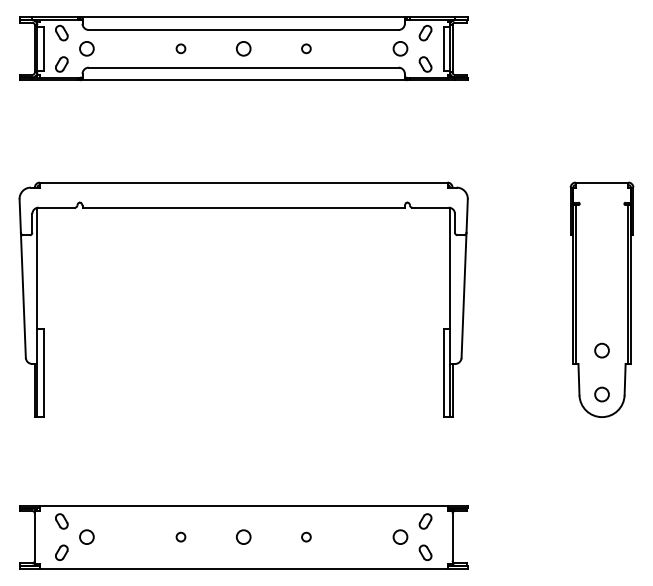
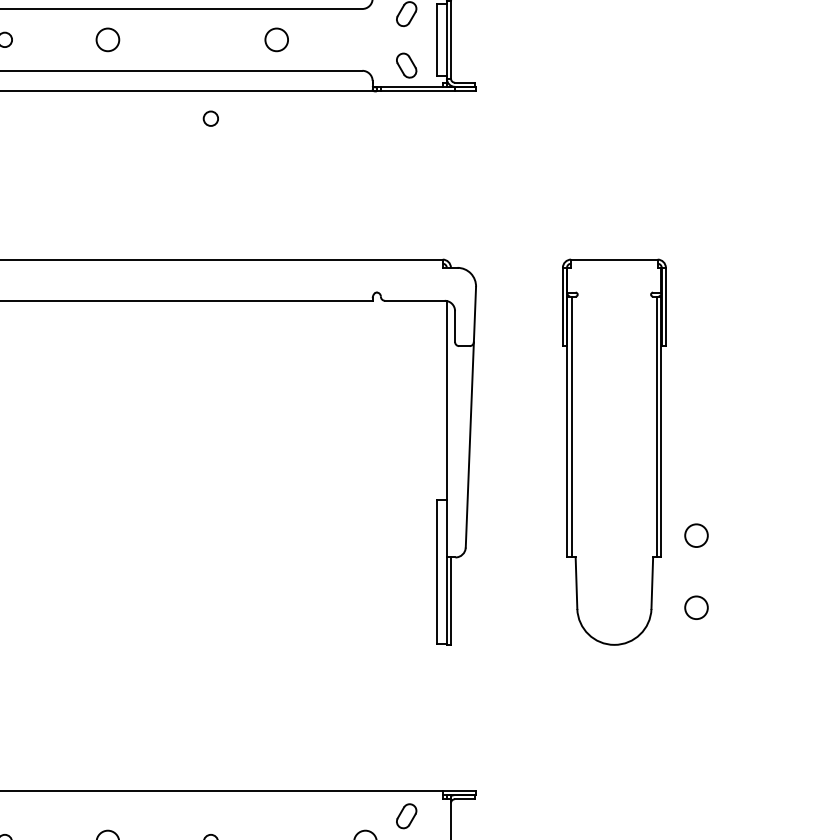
circle: (306, 48) -> (211, 118), moved
circle: (400, 48) -> (276, 39), moved
part: (601, 299) -> (613, 451), moved

